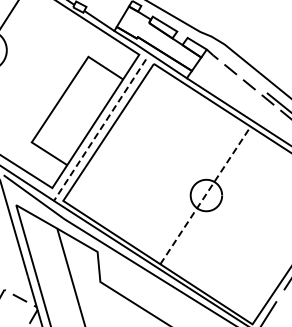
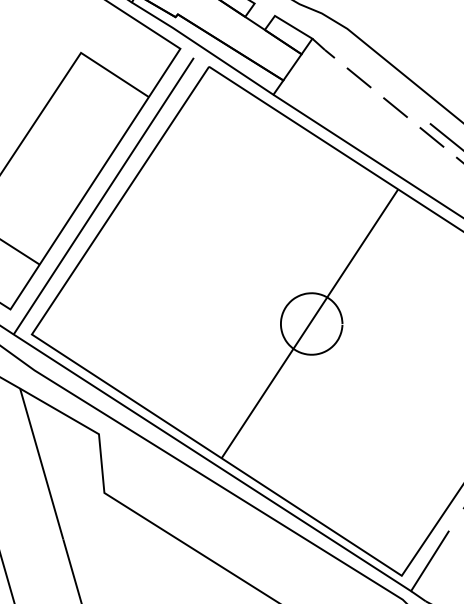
line: (99, 130) -> (102, 196), dashed -> solid
line: (205, 195) -> (309, 323), dashed -> solid

